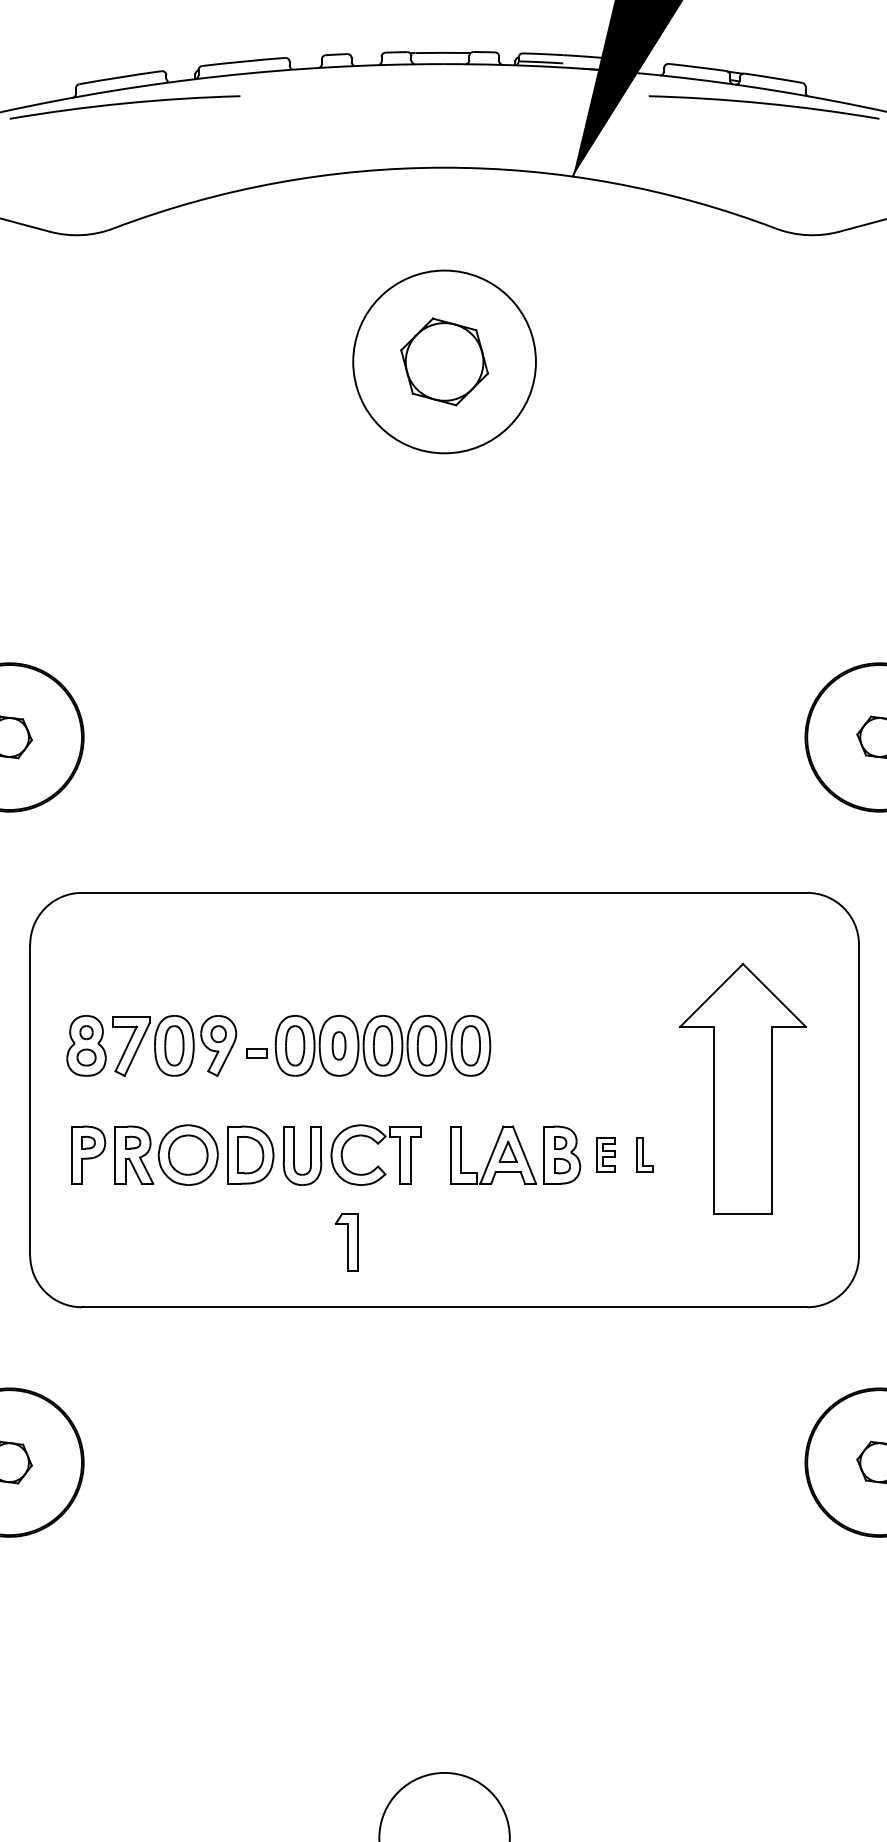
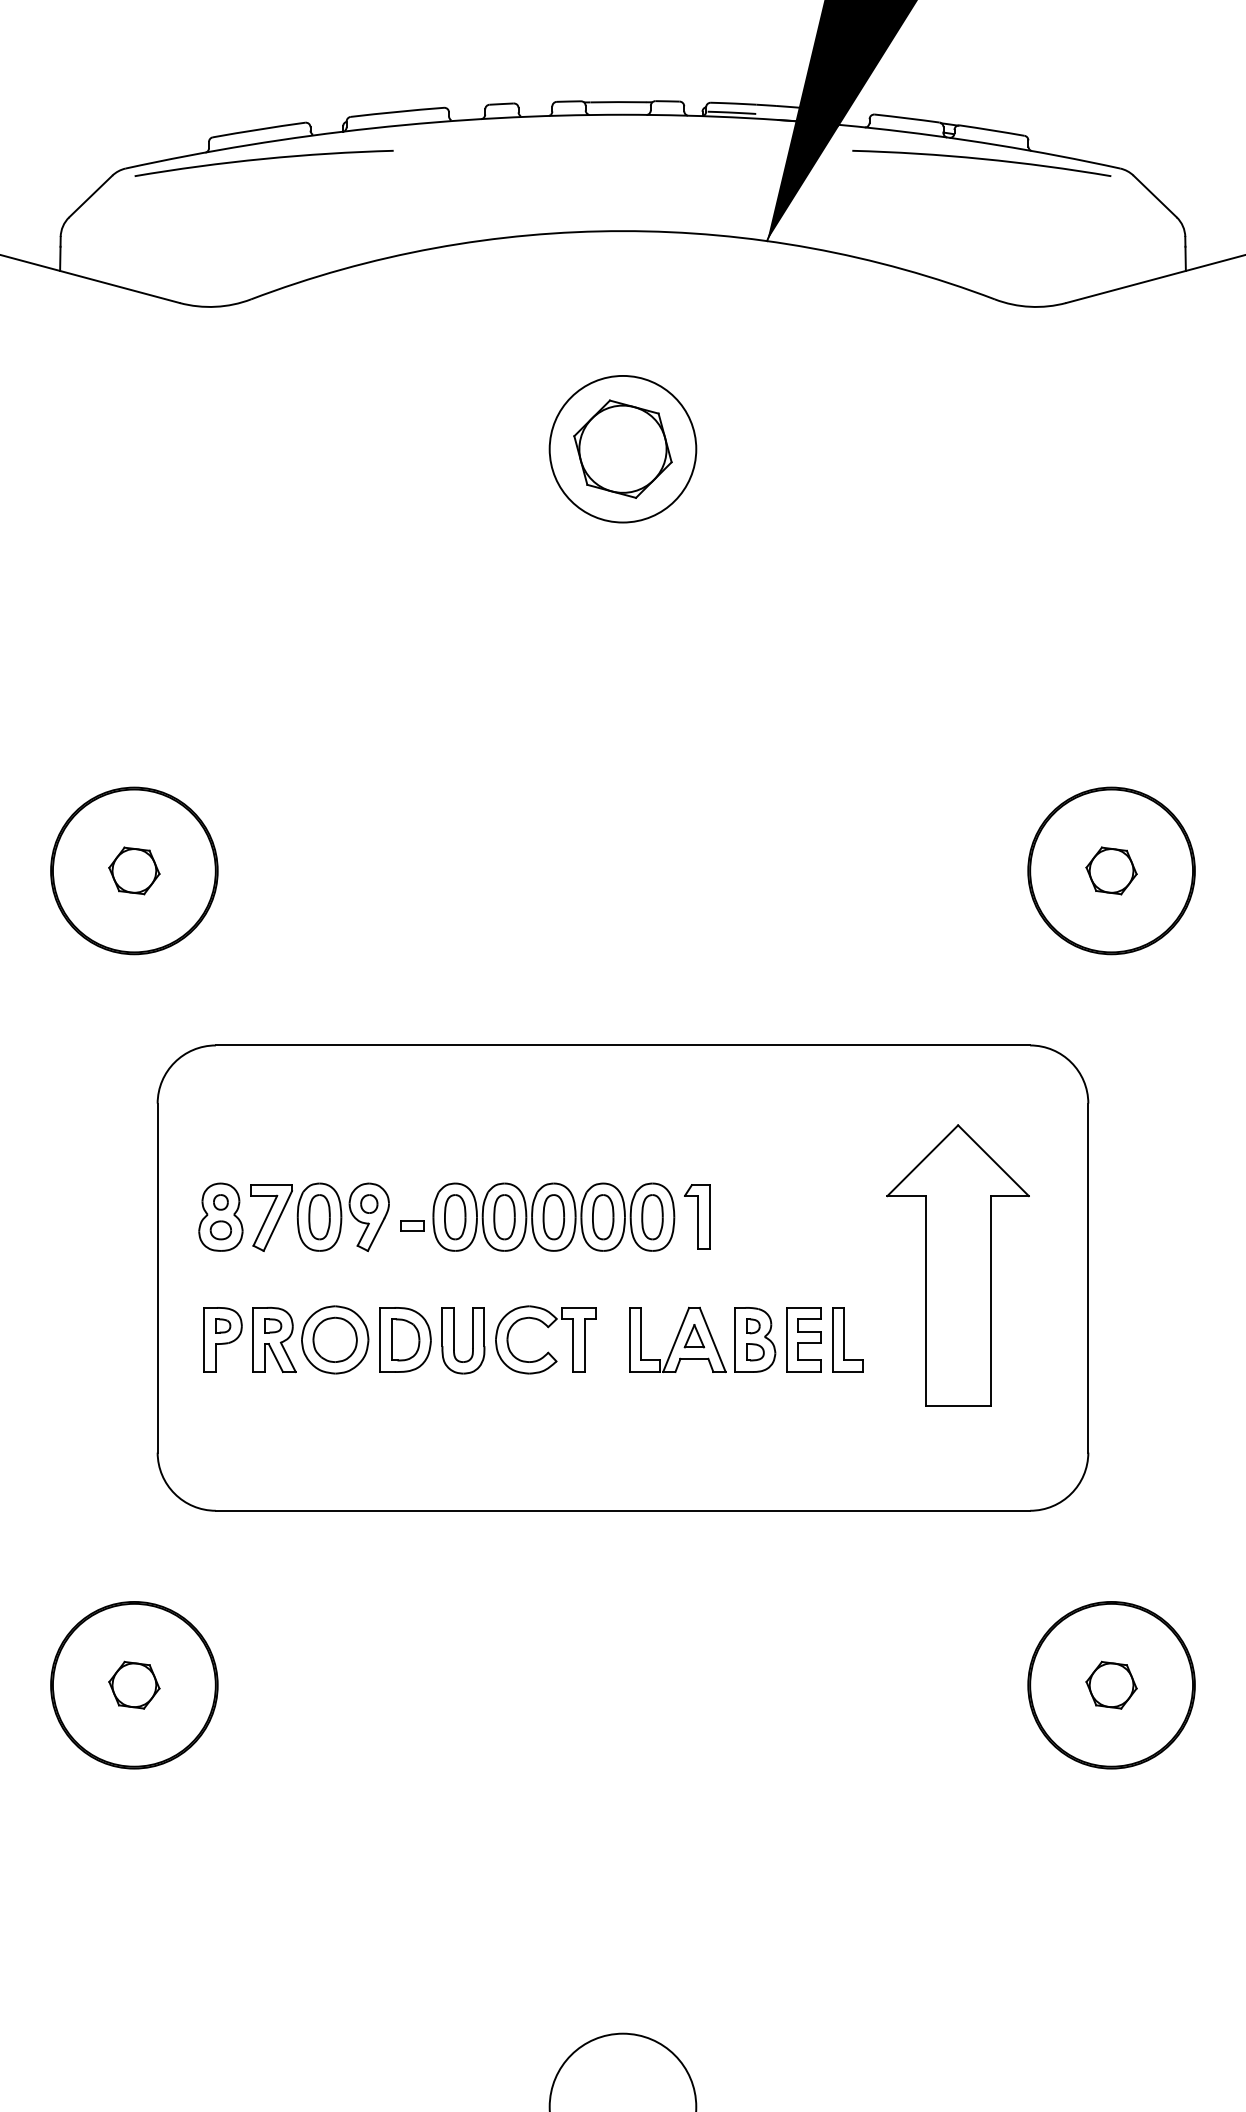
circle: (444, 361) -> (622, 448), size x0.71
part: (339, 1046) -> (504, 1217), size x1.43
part: (605, 1154) -> (803, 1339), size x1.67
part: (644, 1154) -> (847, 1339), size x1.67
part: (347, 1242) -> (697, 1216), moved

